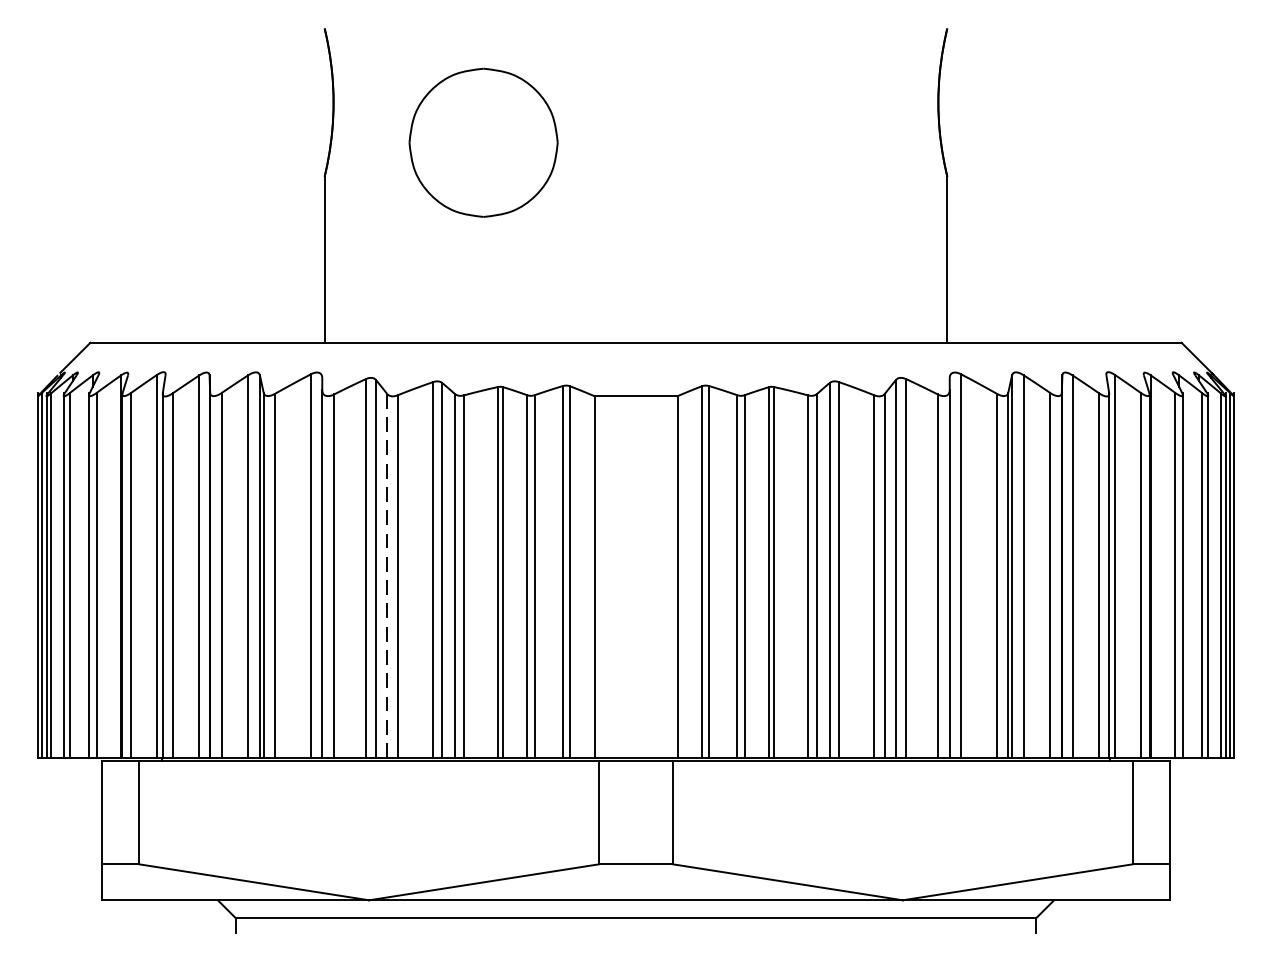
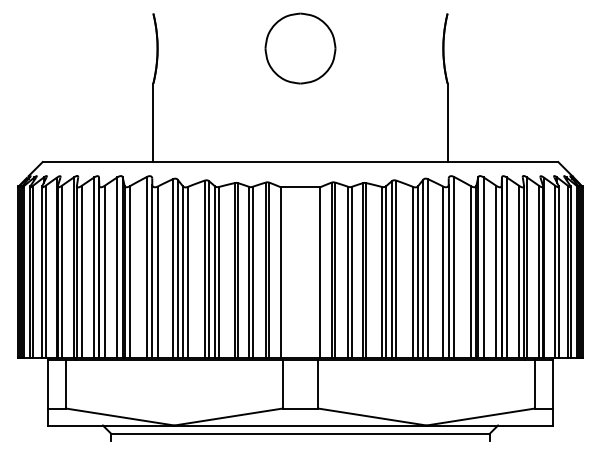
part: (483, 142) -> (300, 48), moved
line: (386, 574) -> (182, 271), dashed -> solid

